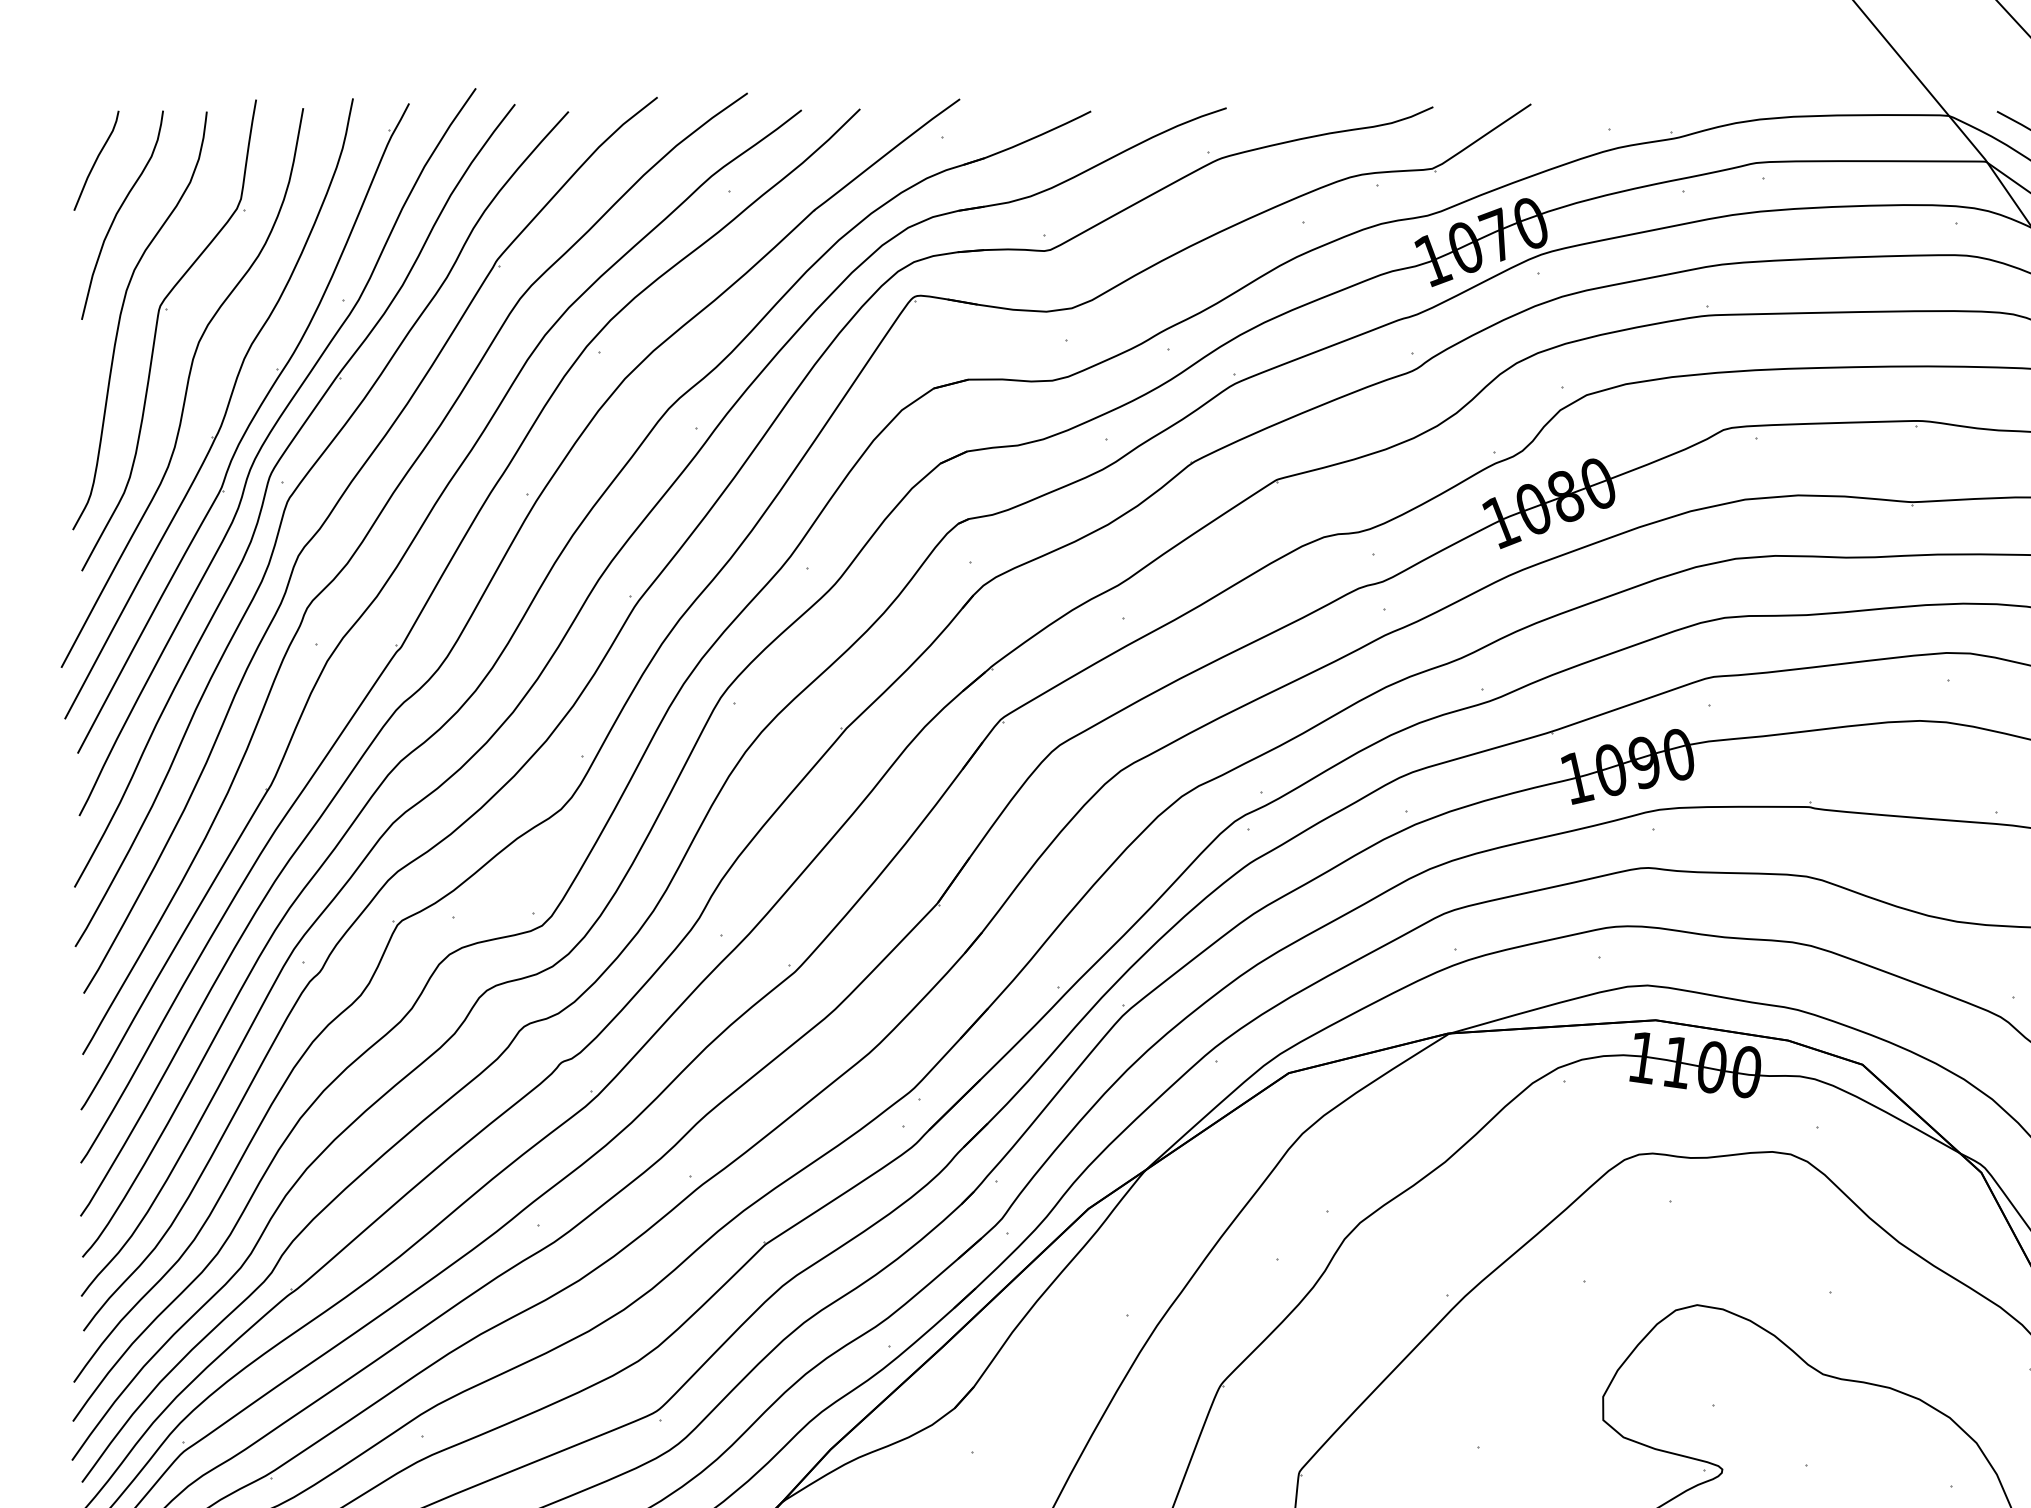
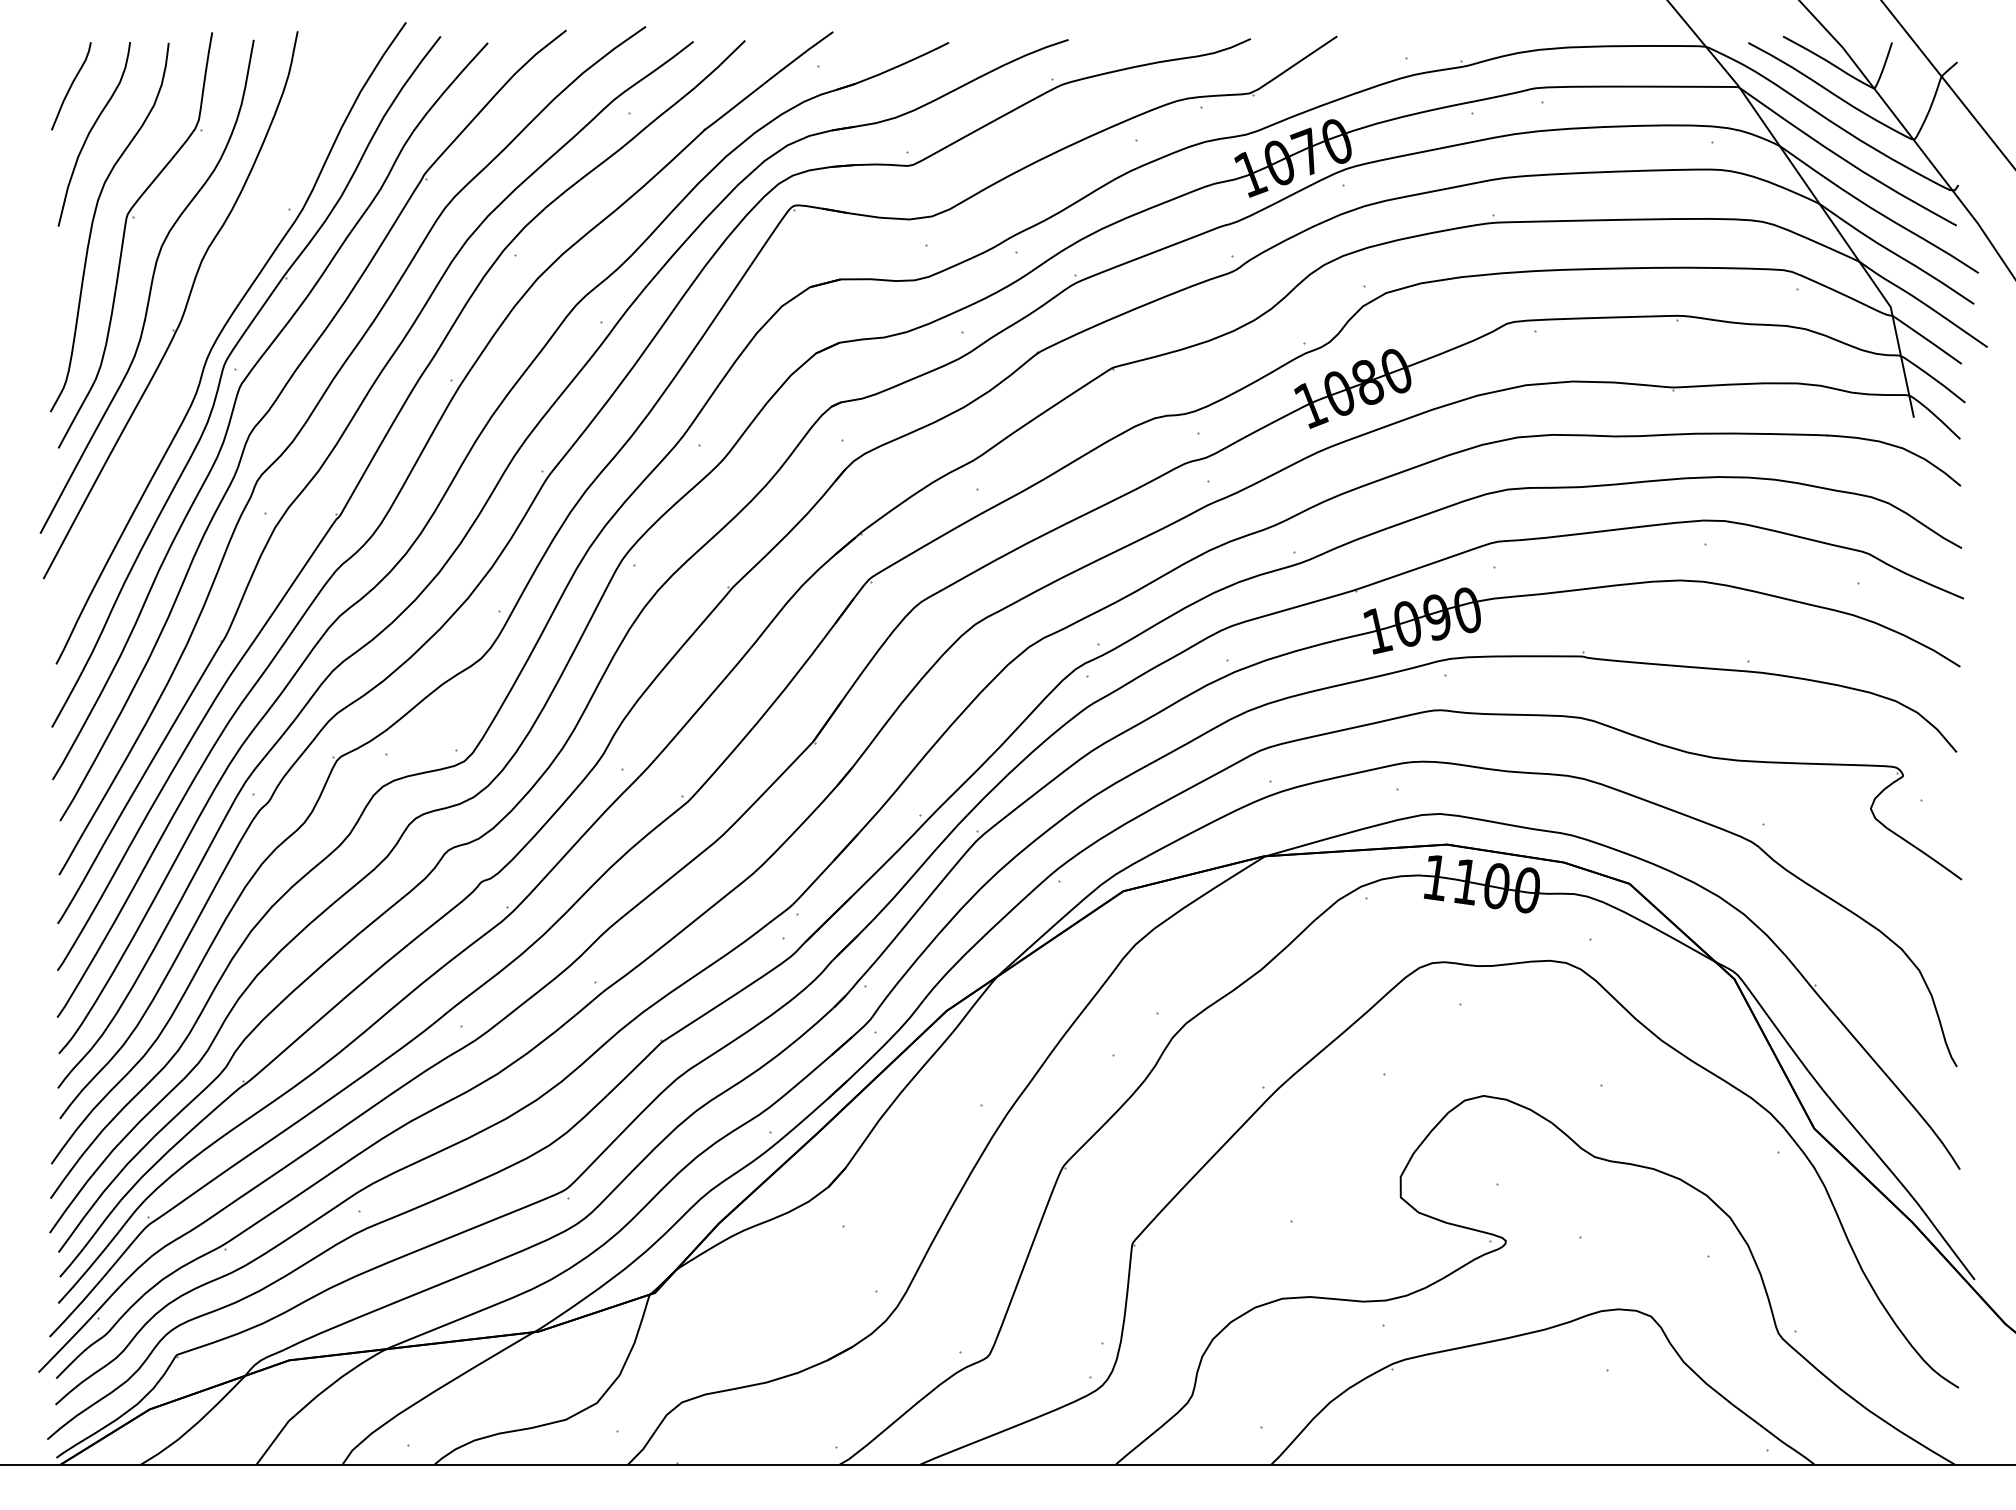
part: (242, 428) -> (200, 322), removed

